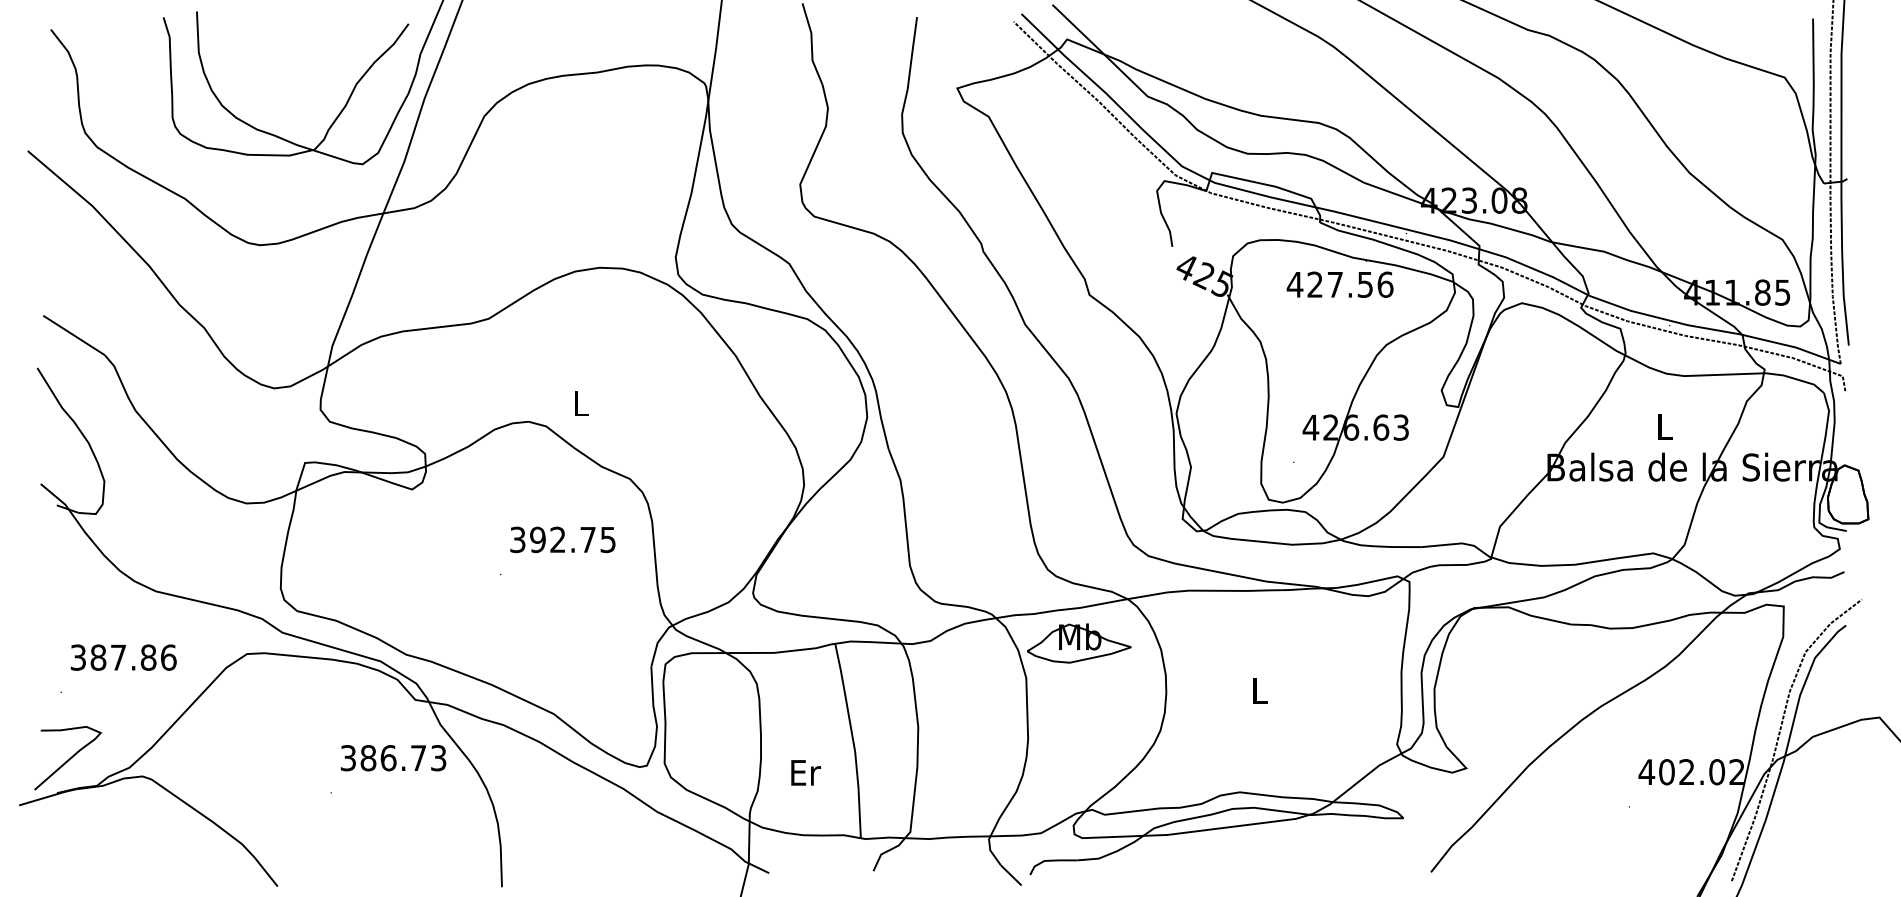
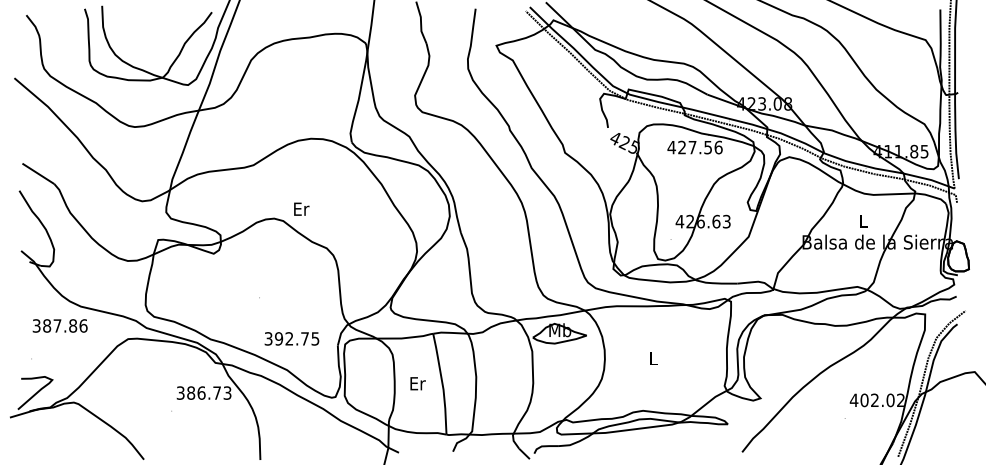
text: (581, 402) -> (301, 208), L -> Er
text: (561, 539) -> (291, 338), moved
text: (122, 656) -> (59, 325), moved
text: (804, 772) -> (417, 383), moved

